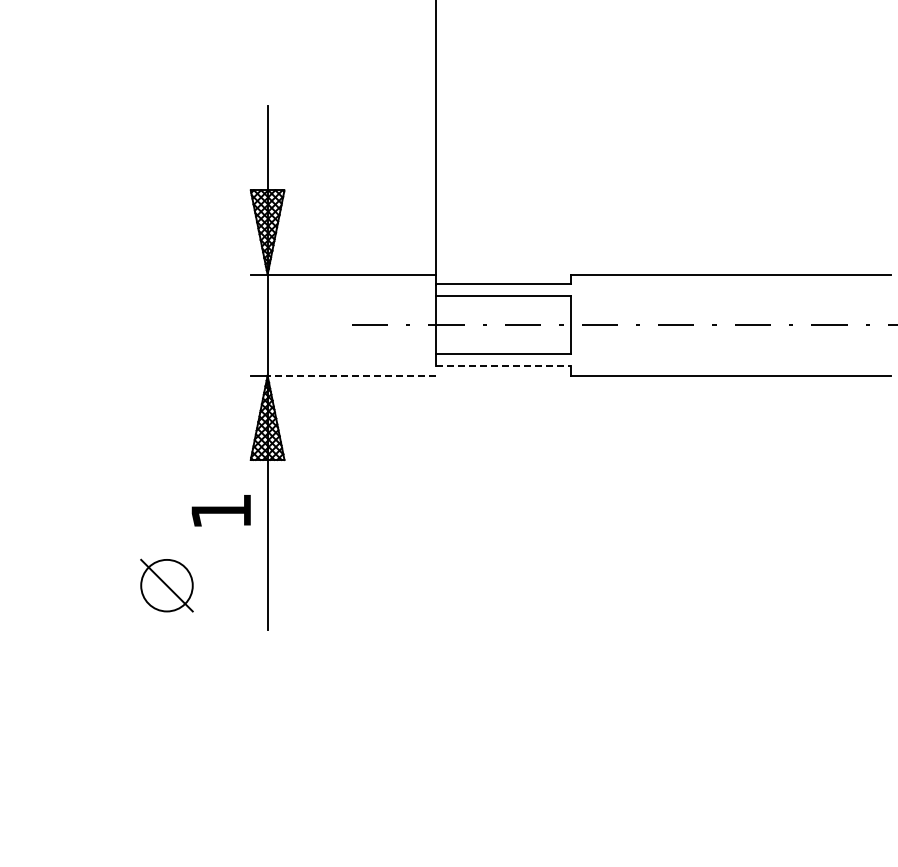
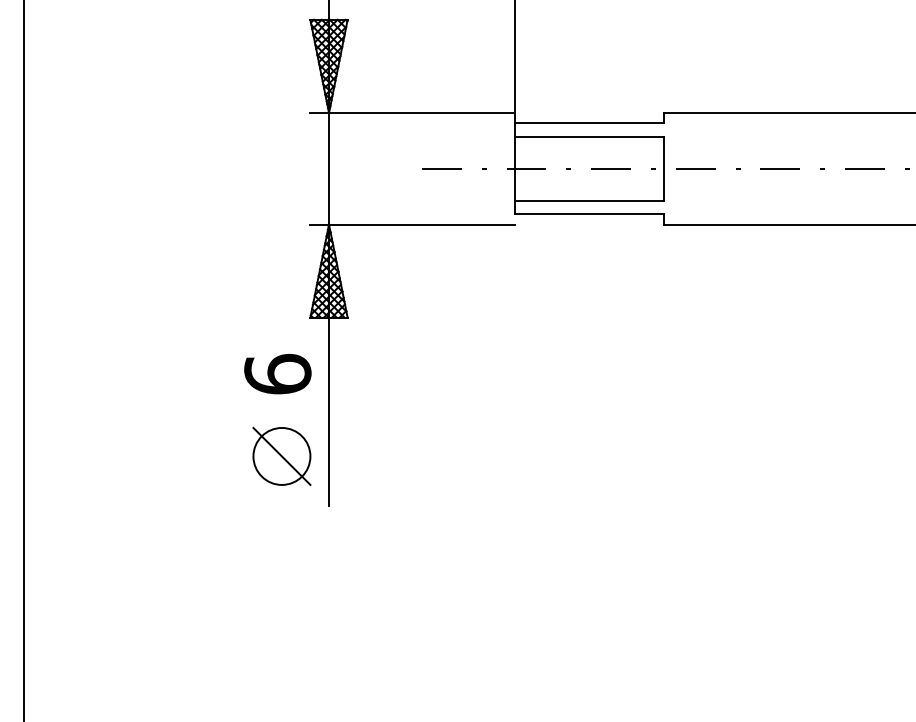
line: (503, 366) -> (589, 214), dashed -> solid
line: (351, 375) -> (421, 224), dashed -> solid
text: (220, 510) -> (276, 373), 1 -> 6
part: (166, 585) -> (281, 456), moved

